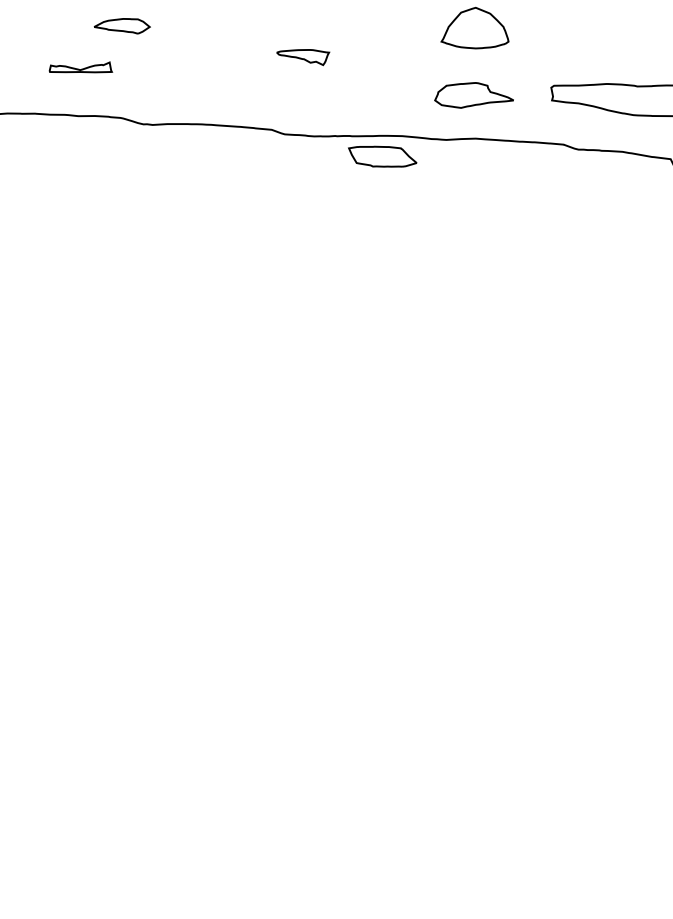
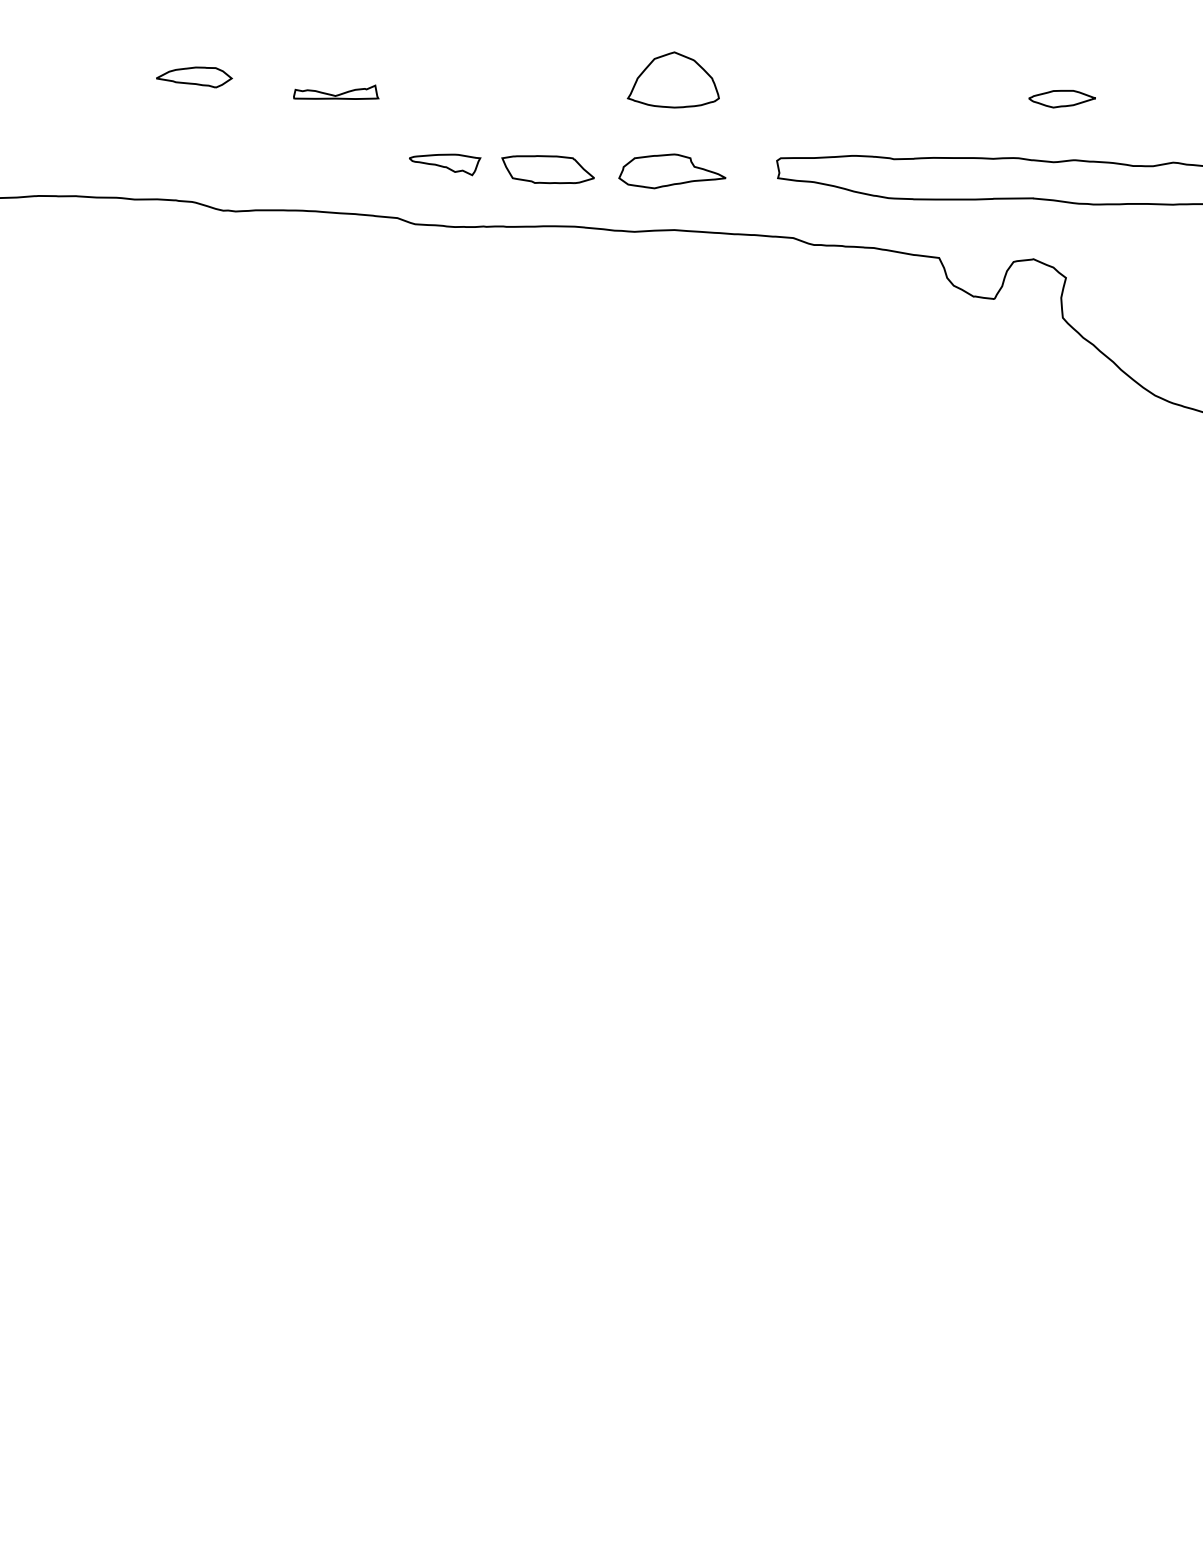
part: (303, 57) -> (445, 164), moved
part: (81, 66) -> (336, 91), moved
part: (382, 156) -> (547, 169), moved

